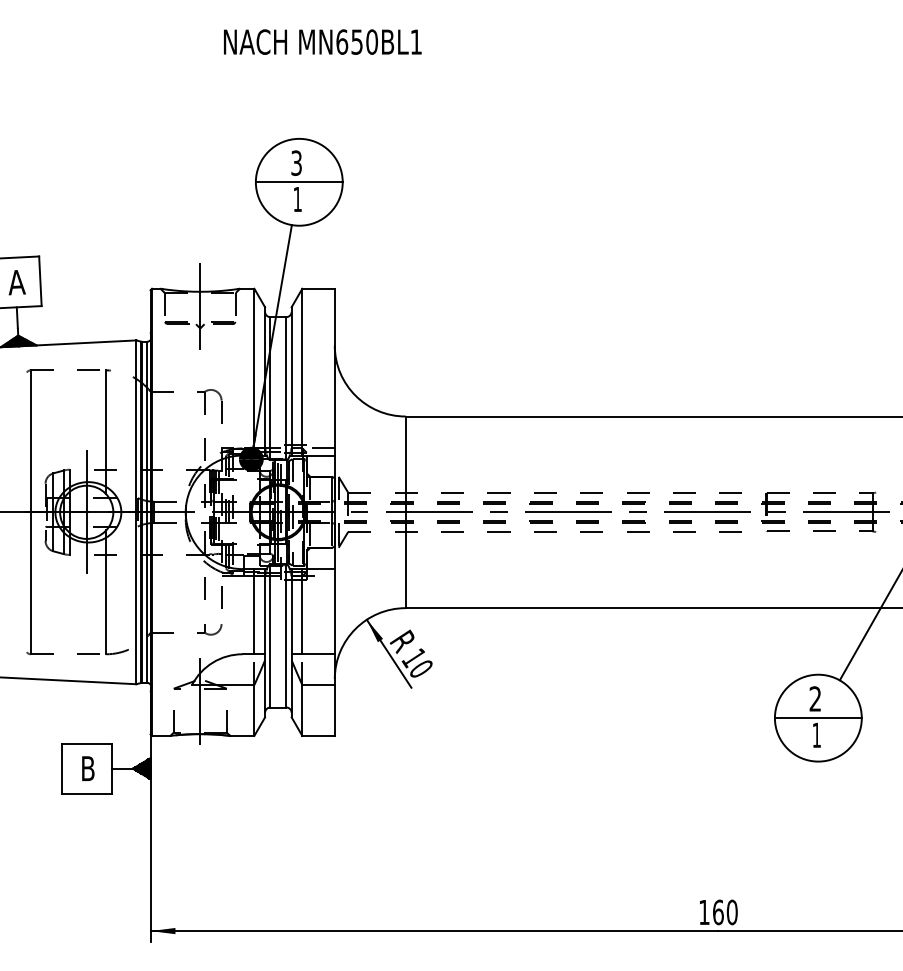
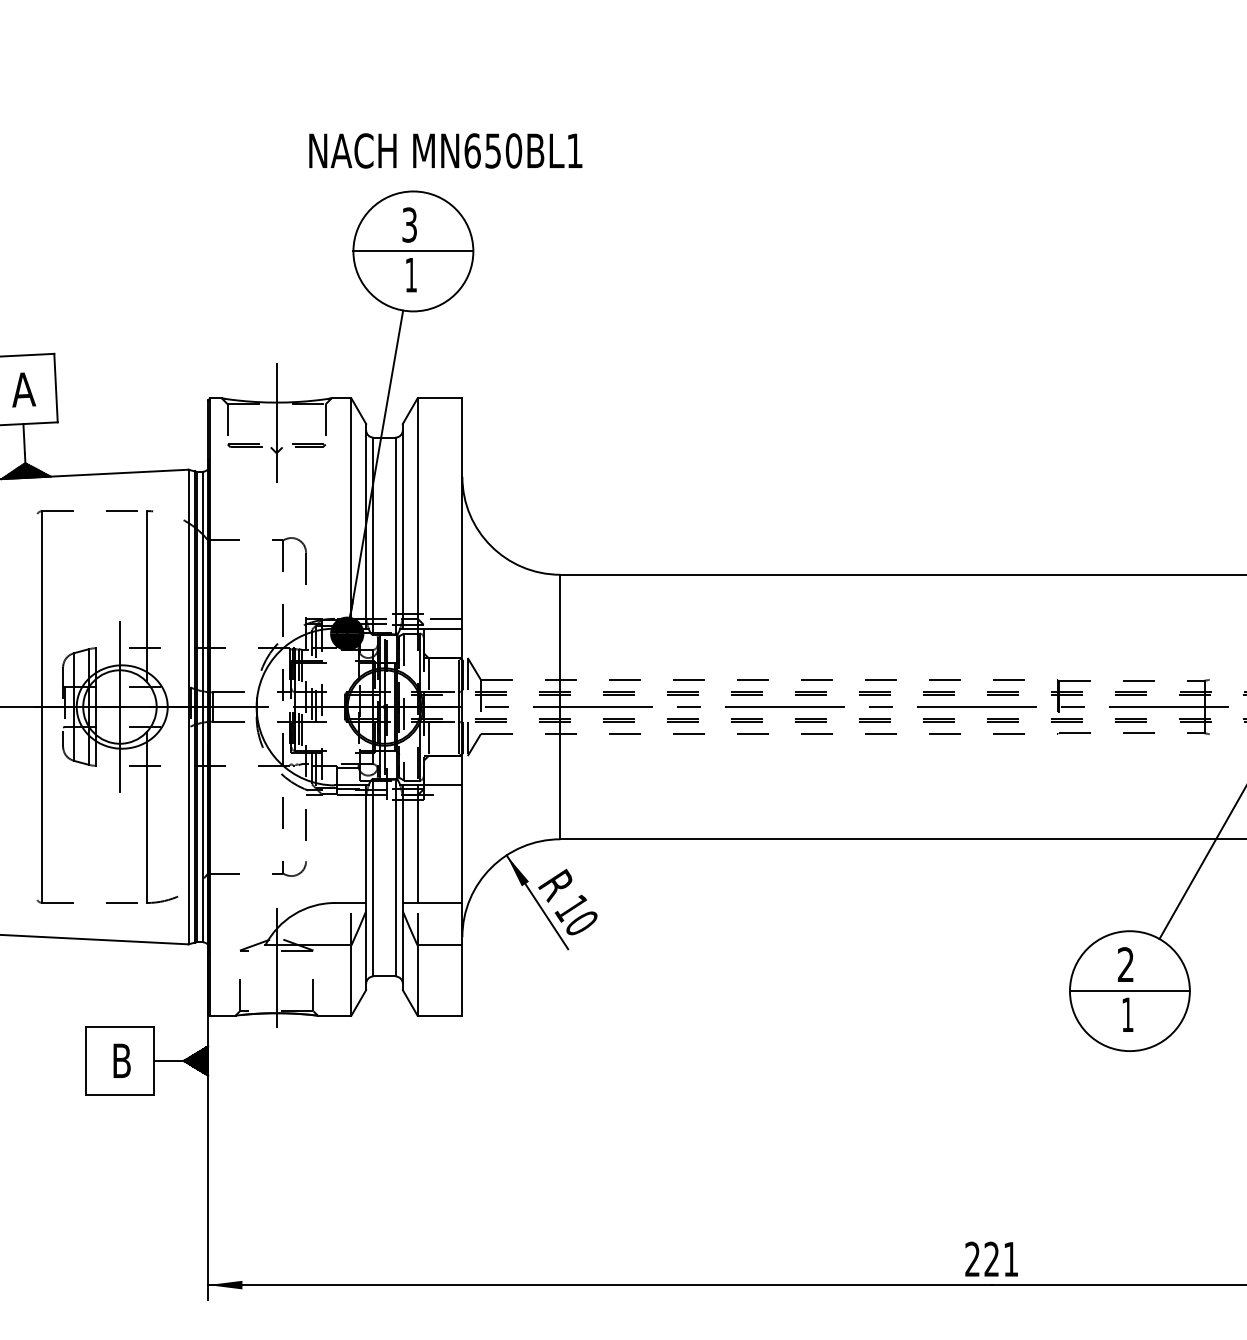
text: (322, 41) -> (445, 150), moved
line: (254, 611) -> (351, 843), removed
text: (718, 912) -> (991, 1259), 160 -> 221

